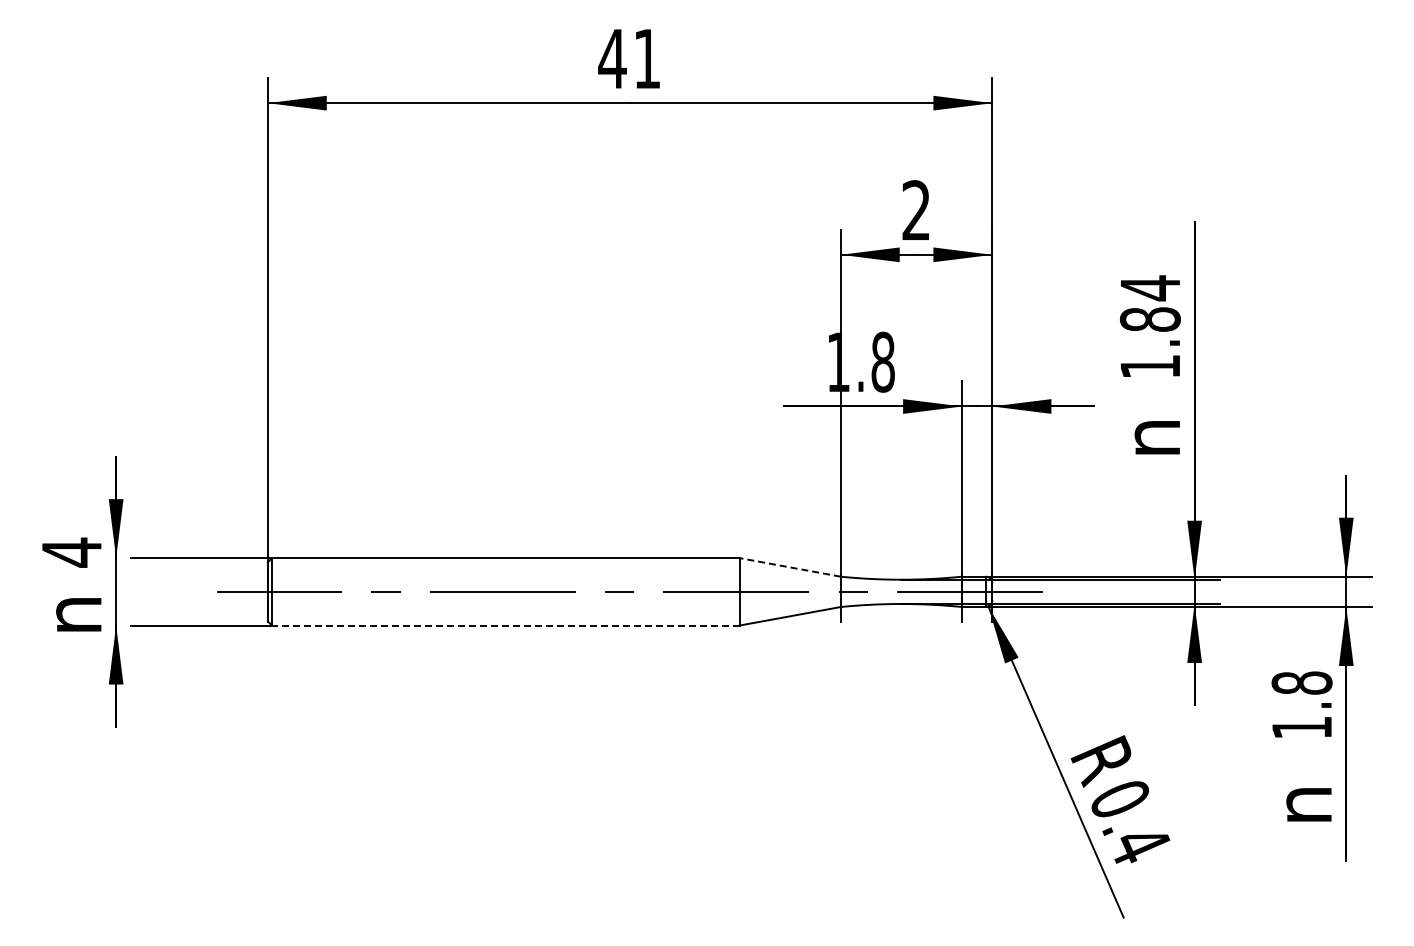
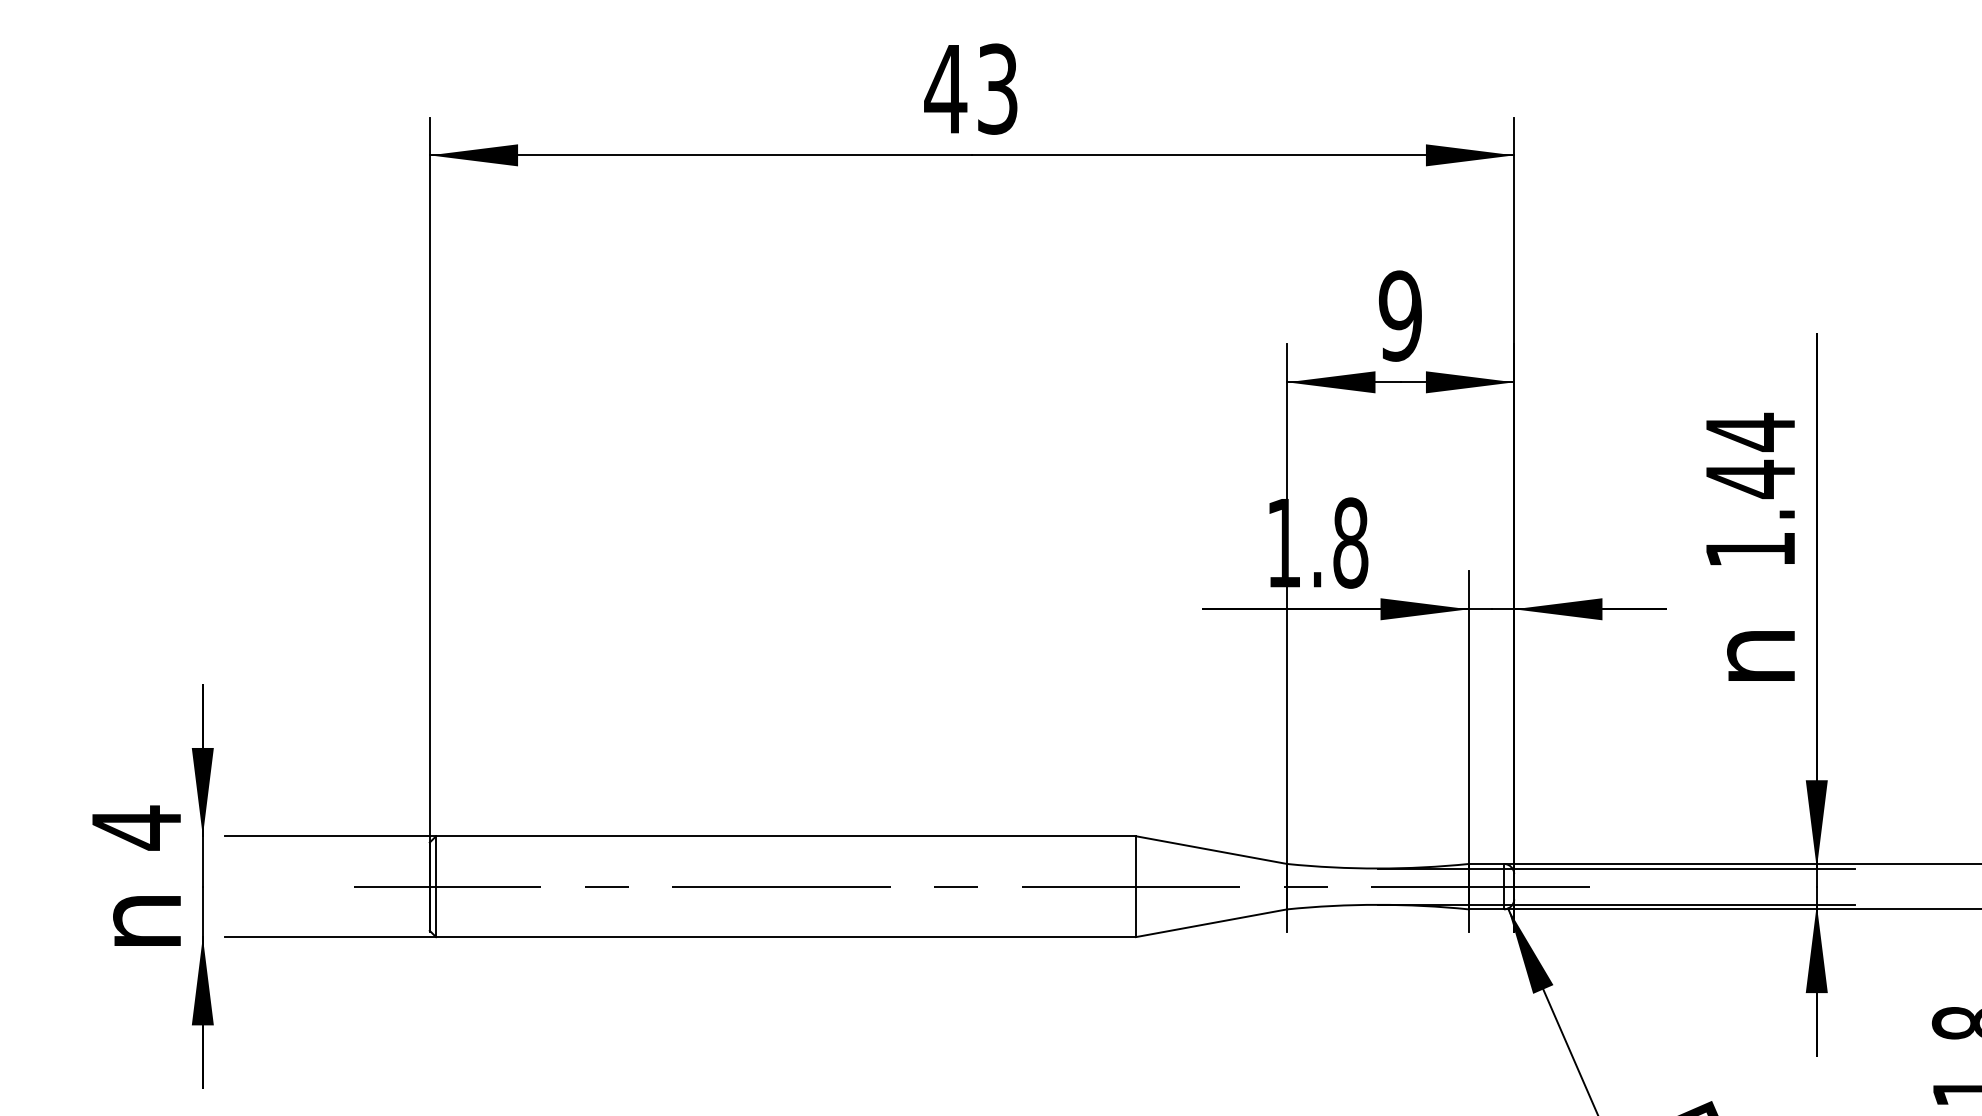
text: (647, 58) -> (998, 88), 41 -> 43
text: (916, 210) -> (1400, 315), 2 -> 9
text: (1149, 319) -> (1749, 479), 1.84 -> 1.44
line: (789, 567) -> (1210, 850), dashed -> solid
line: (505, 625) -> (785, 937), dashed -> solid

